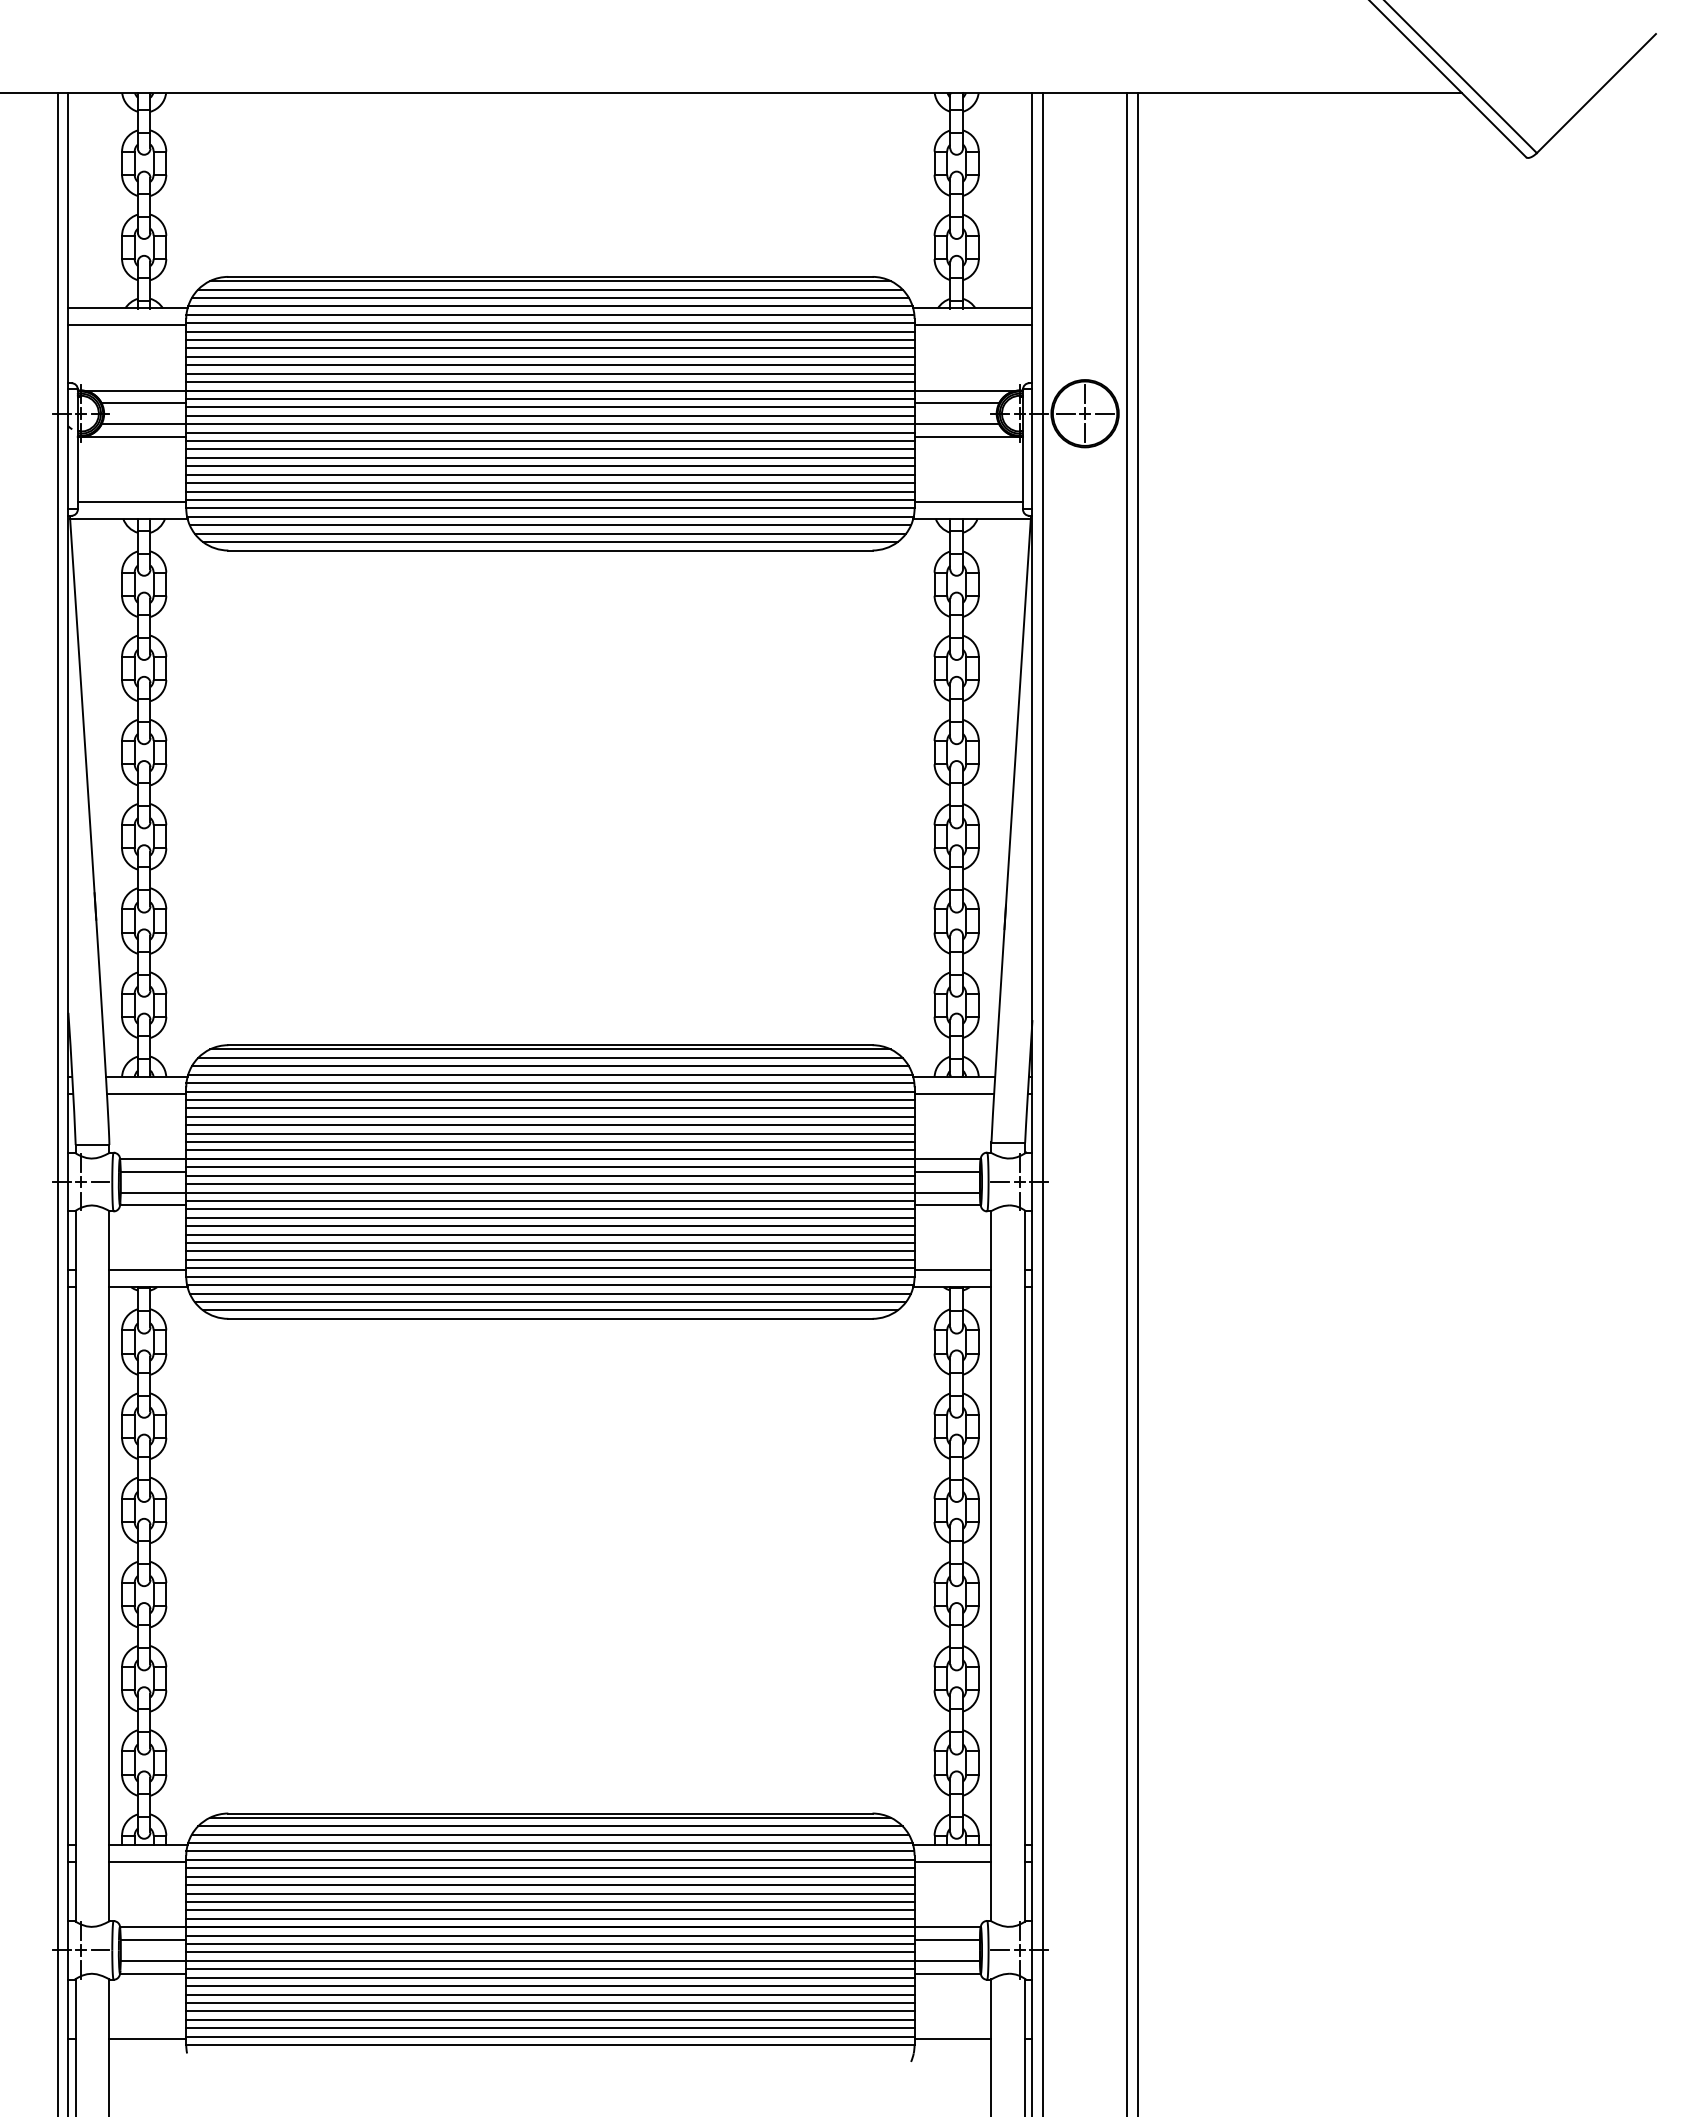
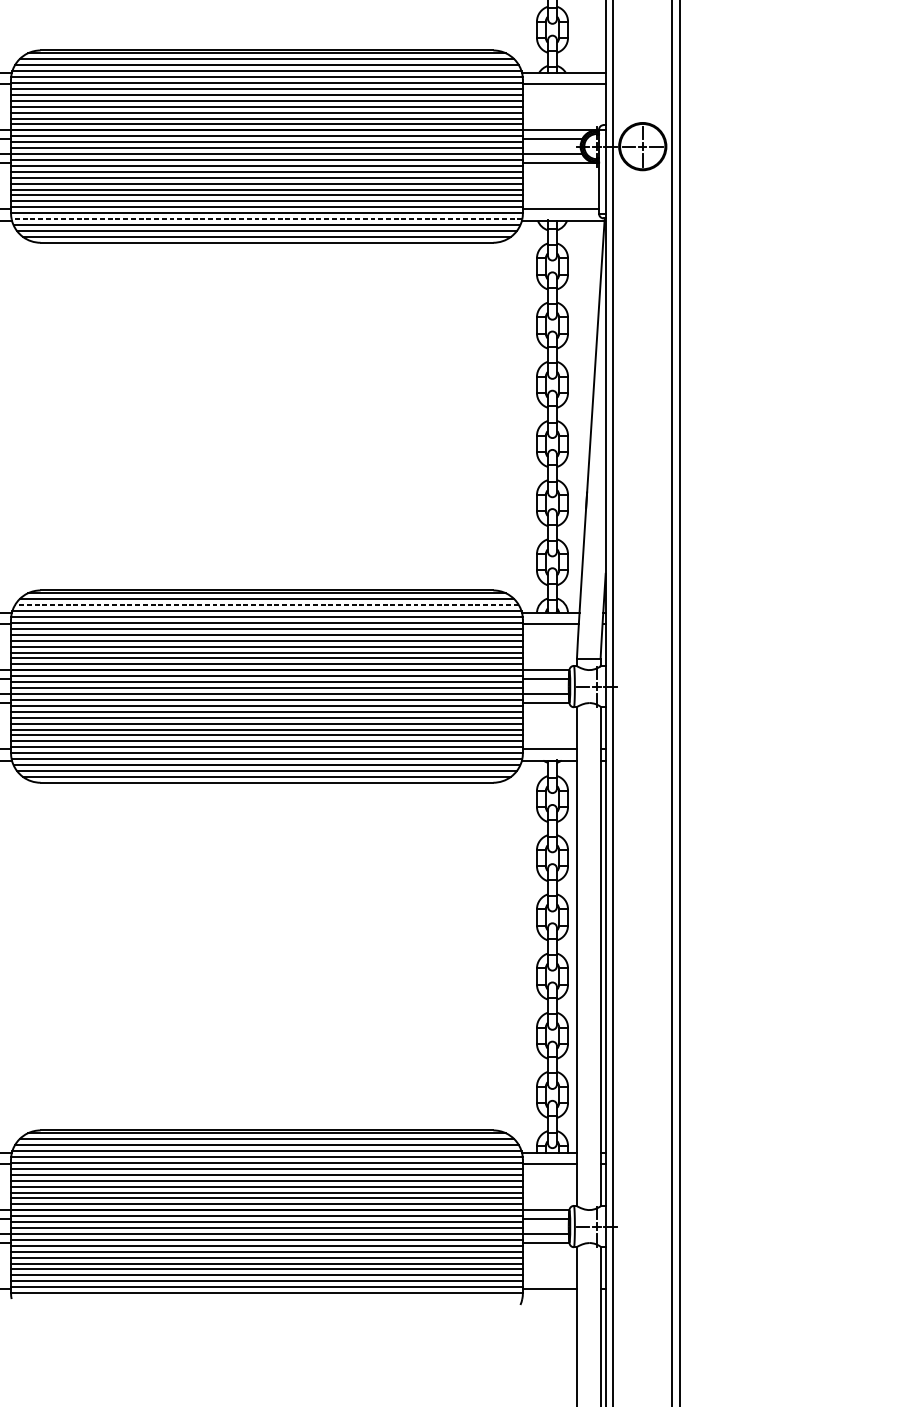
line: (549, 516) -> (266, 218), solid -> dashed
line: (550, 1066) -> (267, 605), solid -> dashed

